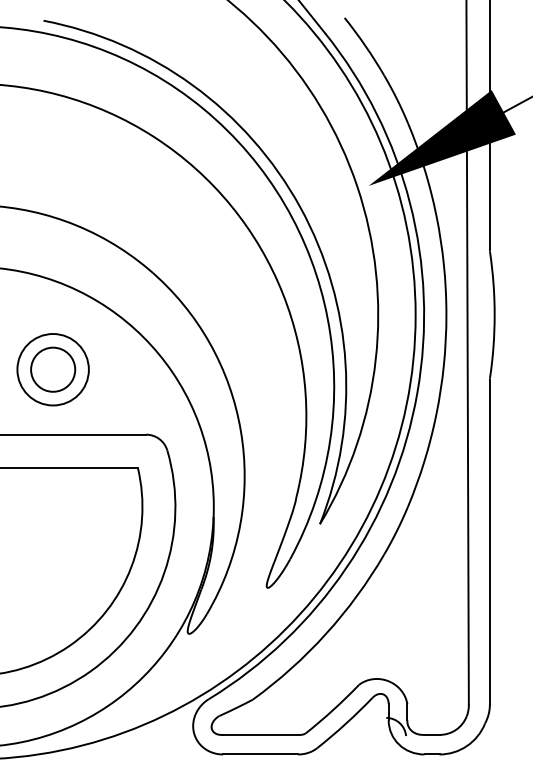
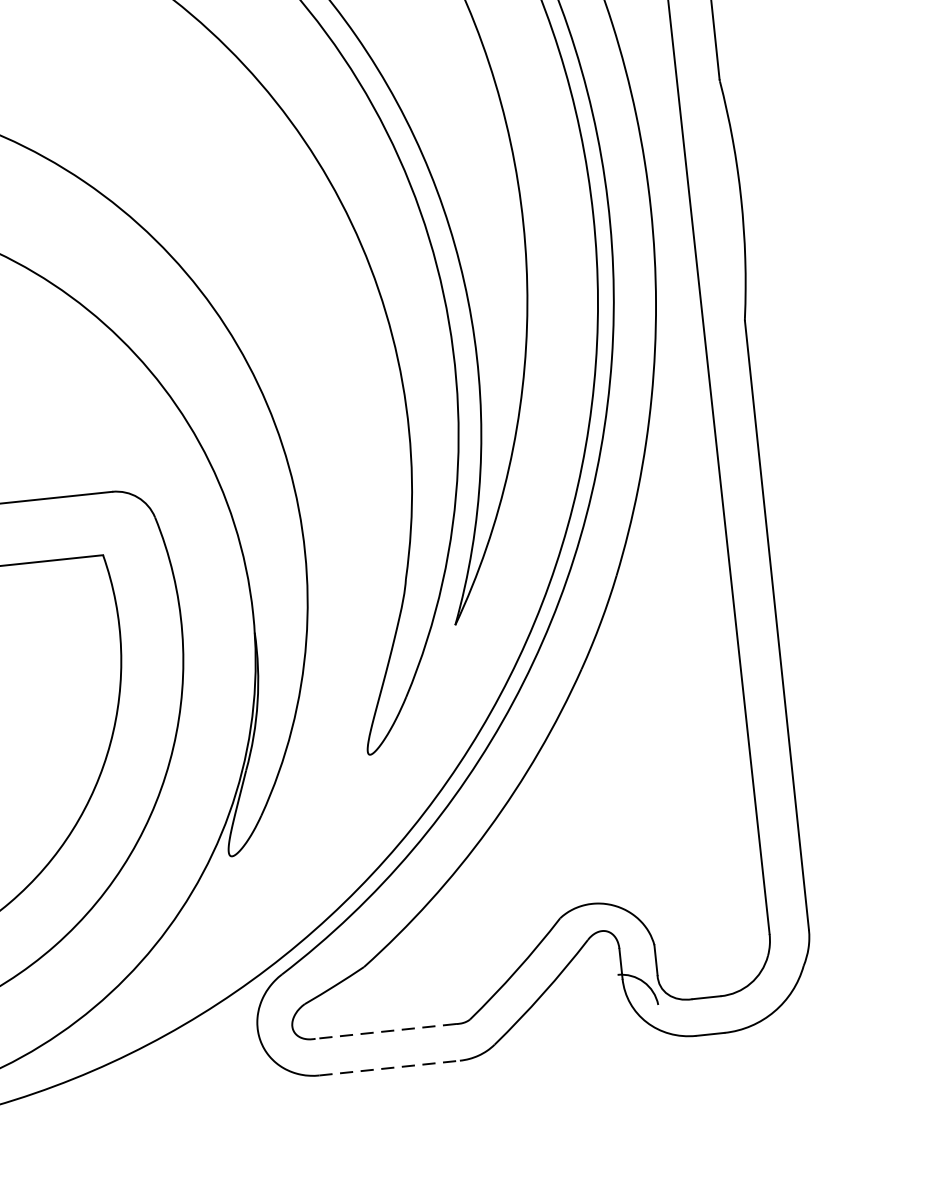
line: (260, 734) -> (385, 1030), solid -> dashed
line: (260, 754) -> (389, 1068), solid -> dashed

